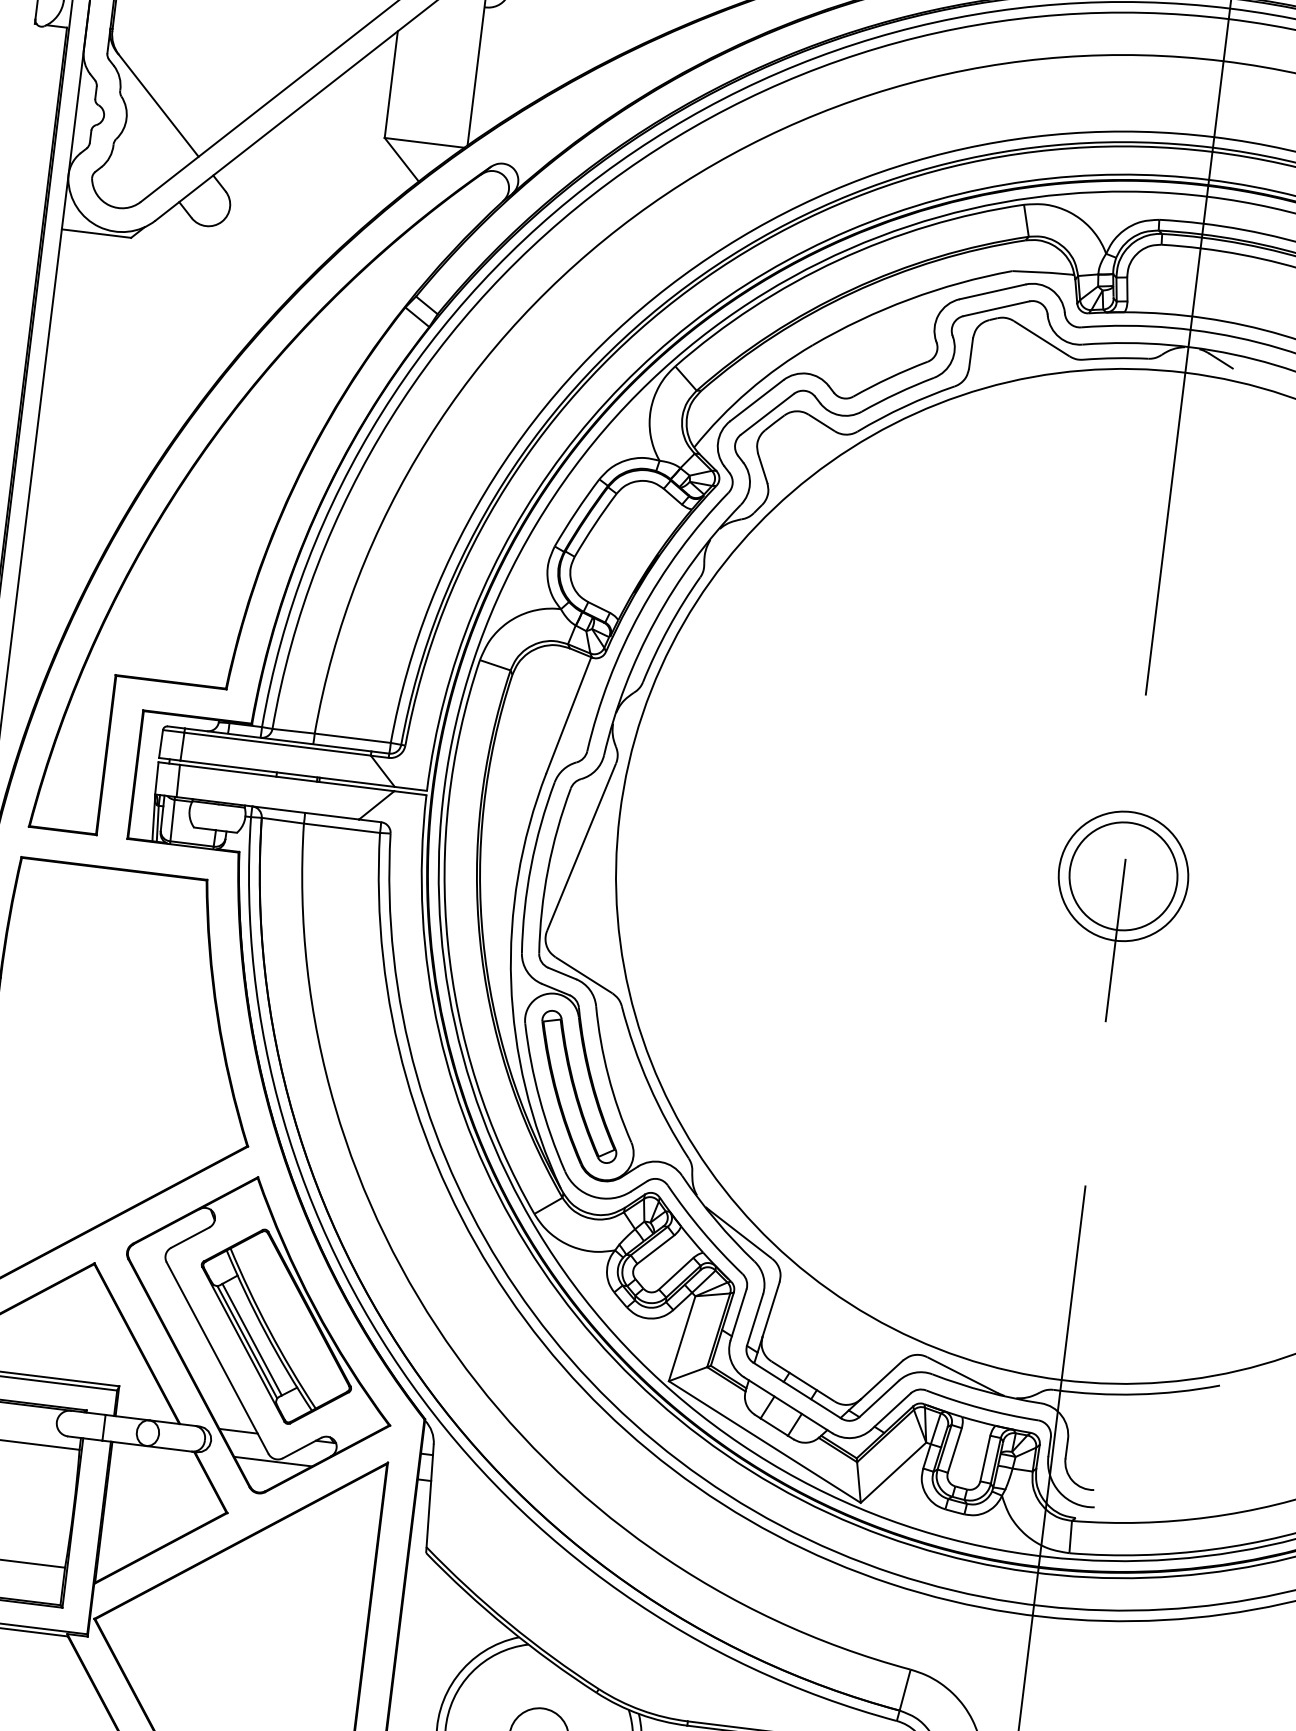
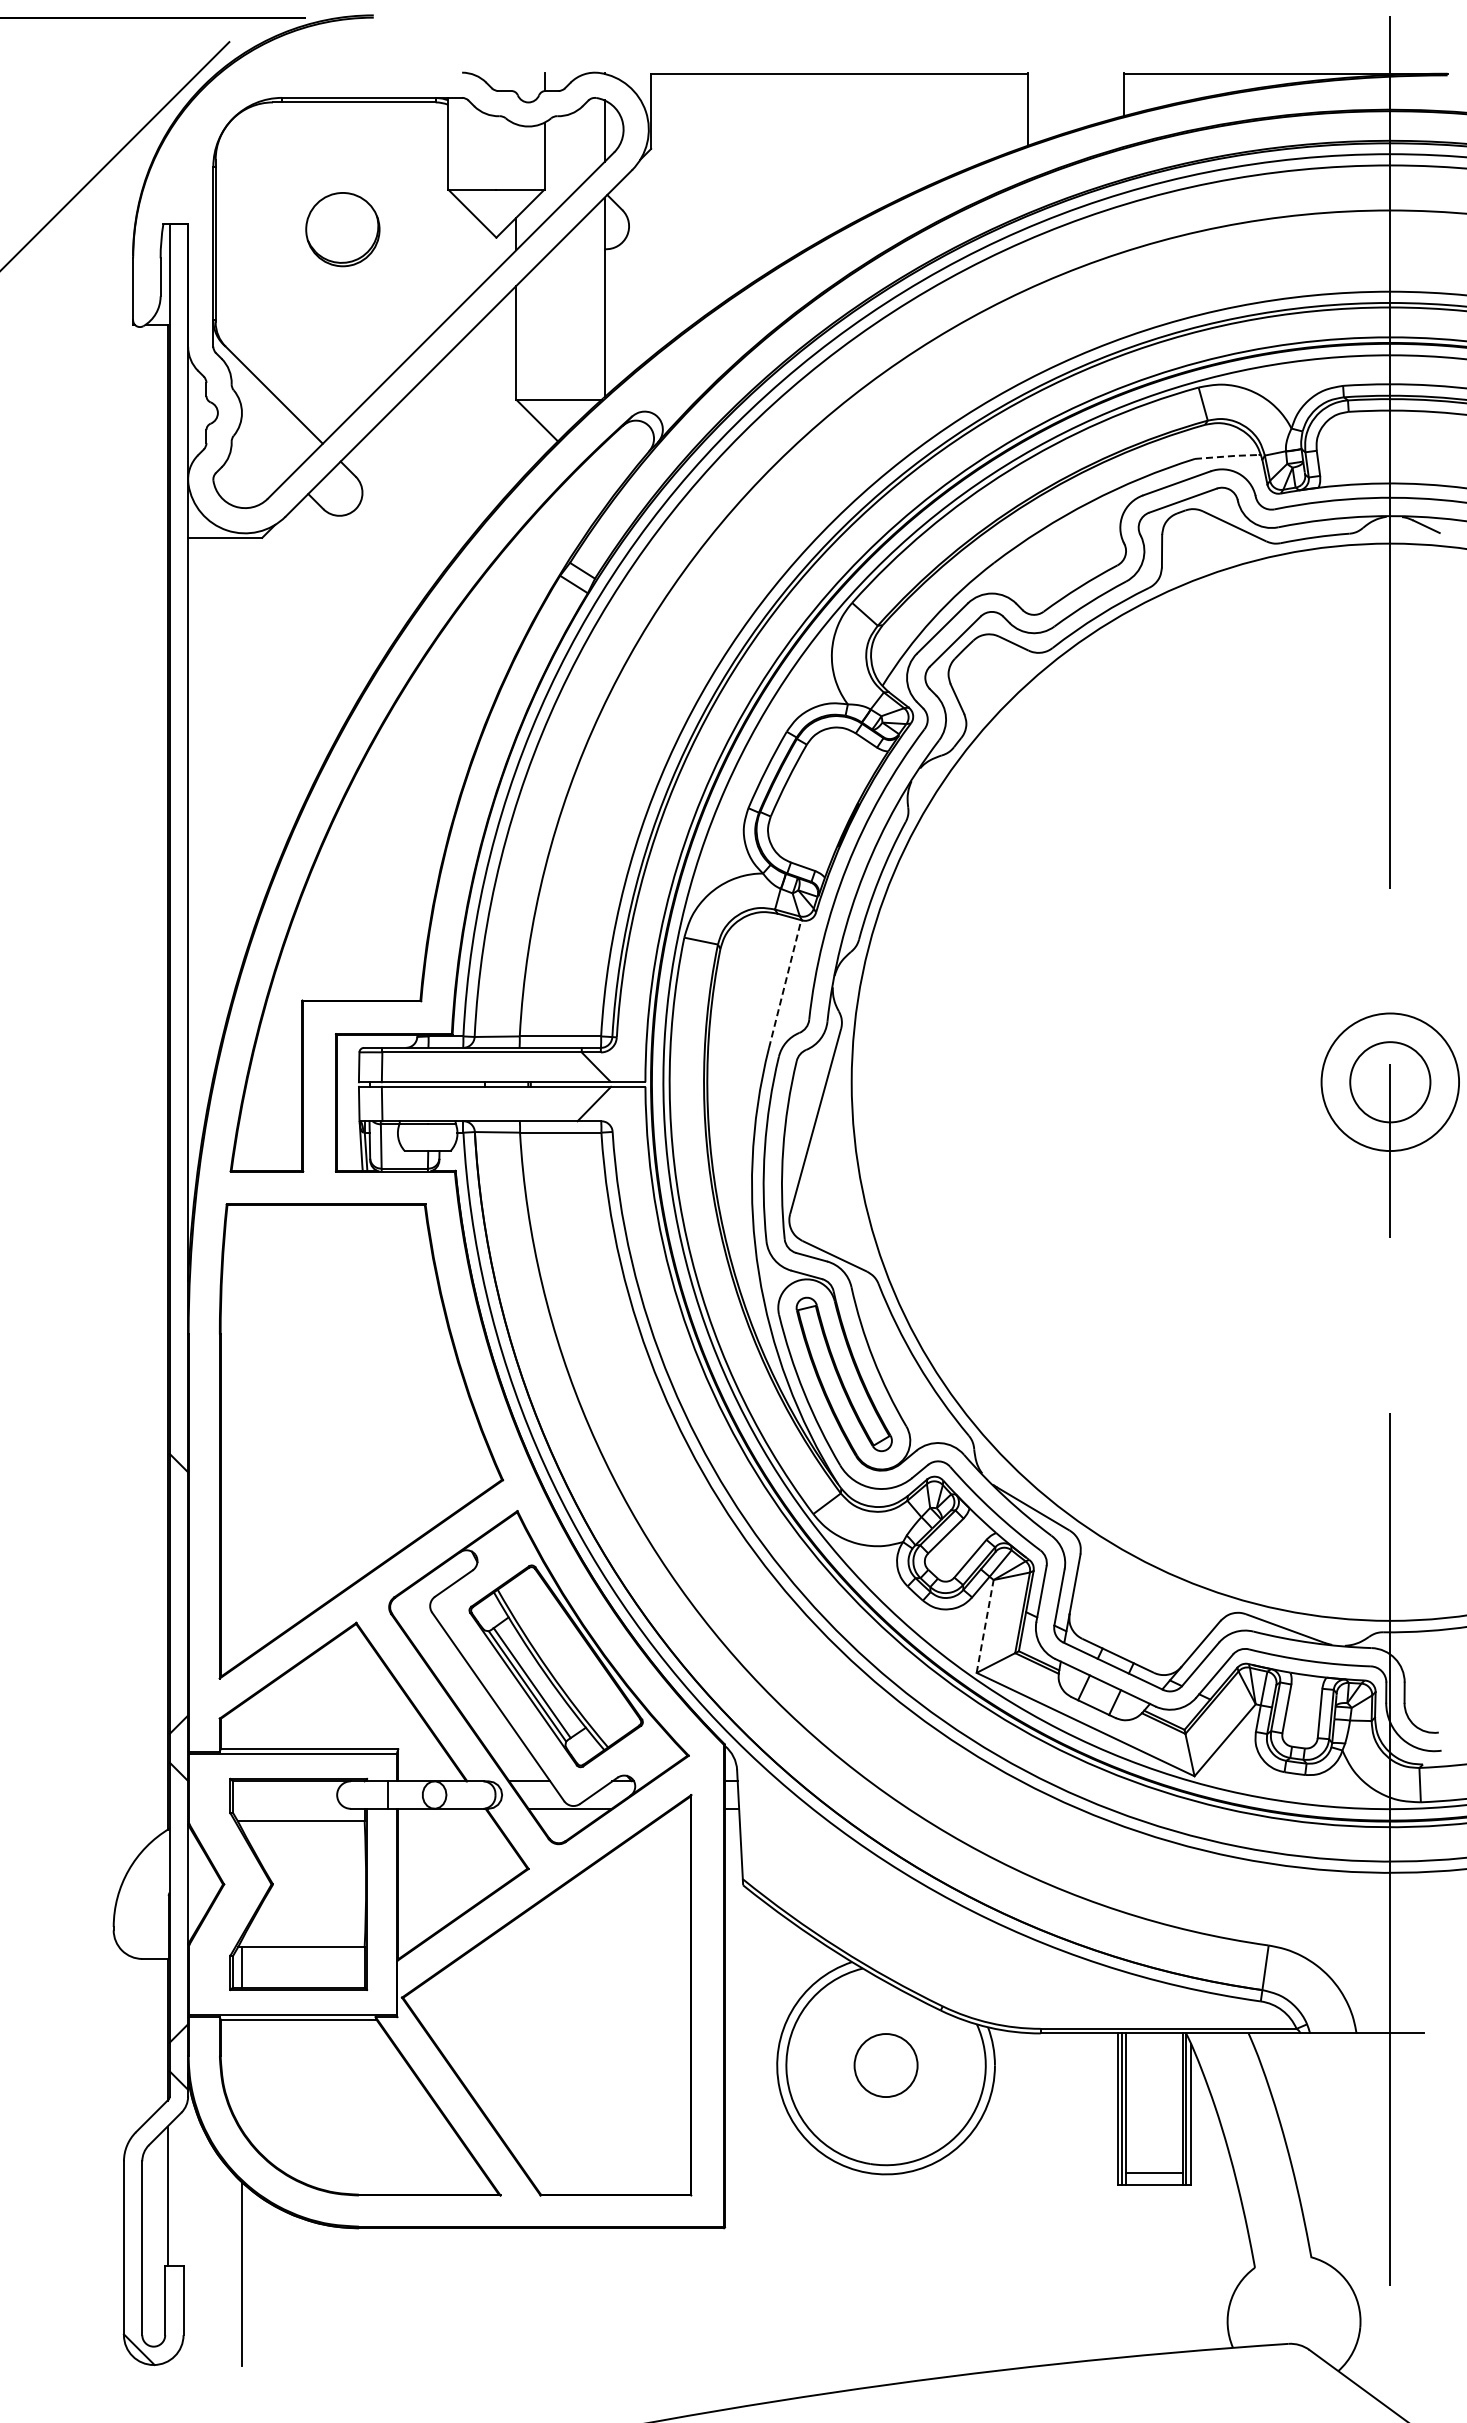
line: (1044, 272) -> (1228, 456), solid -> dashed
line: (569, 715) -> (785, 984), solid -> dashed
circle: (1123, 875) -> (1390, 1081), size x0.7
line: (682, 1337) -> (985, 1625), solid -> dashed

